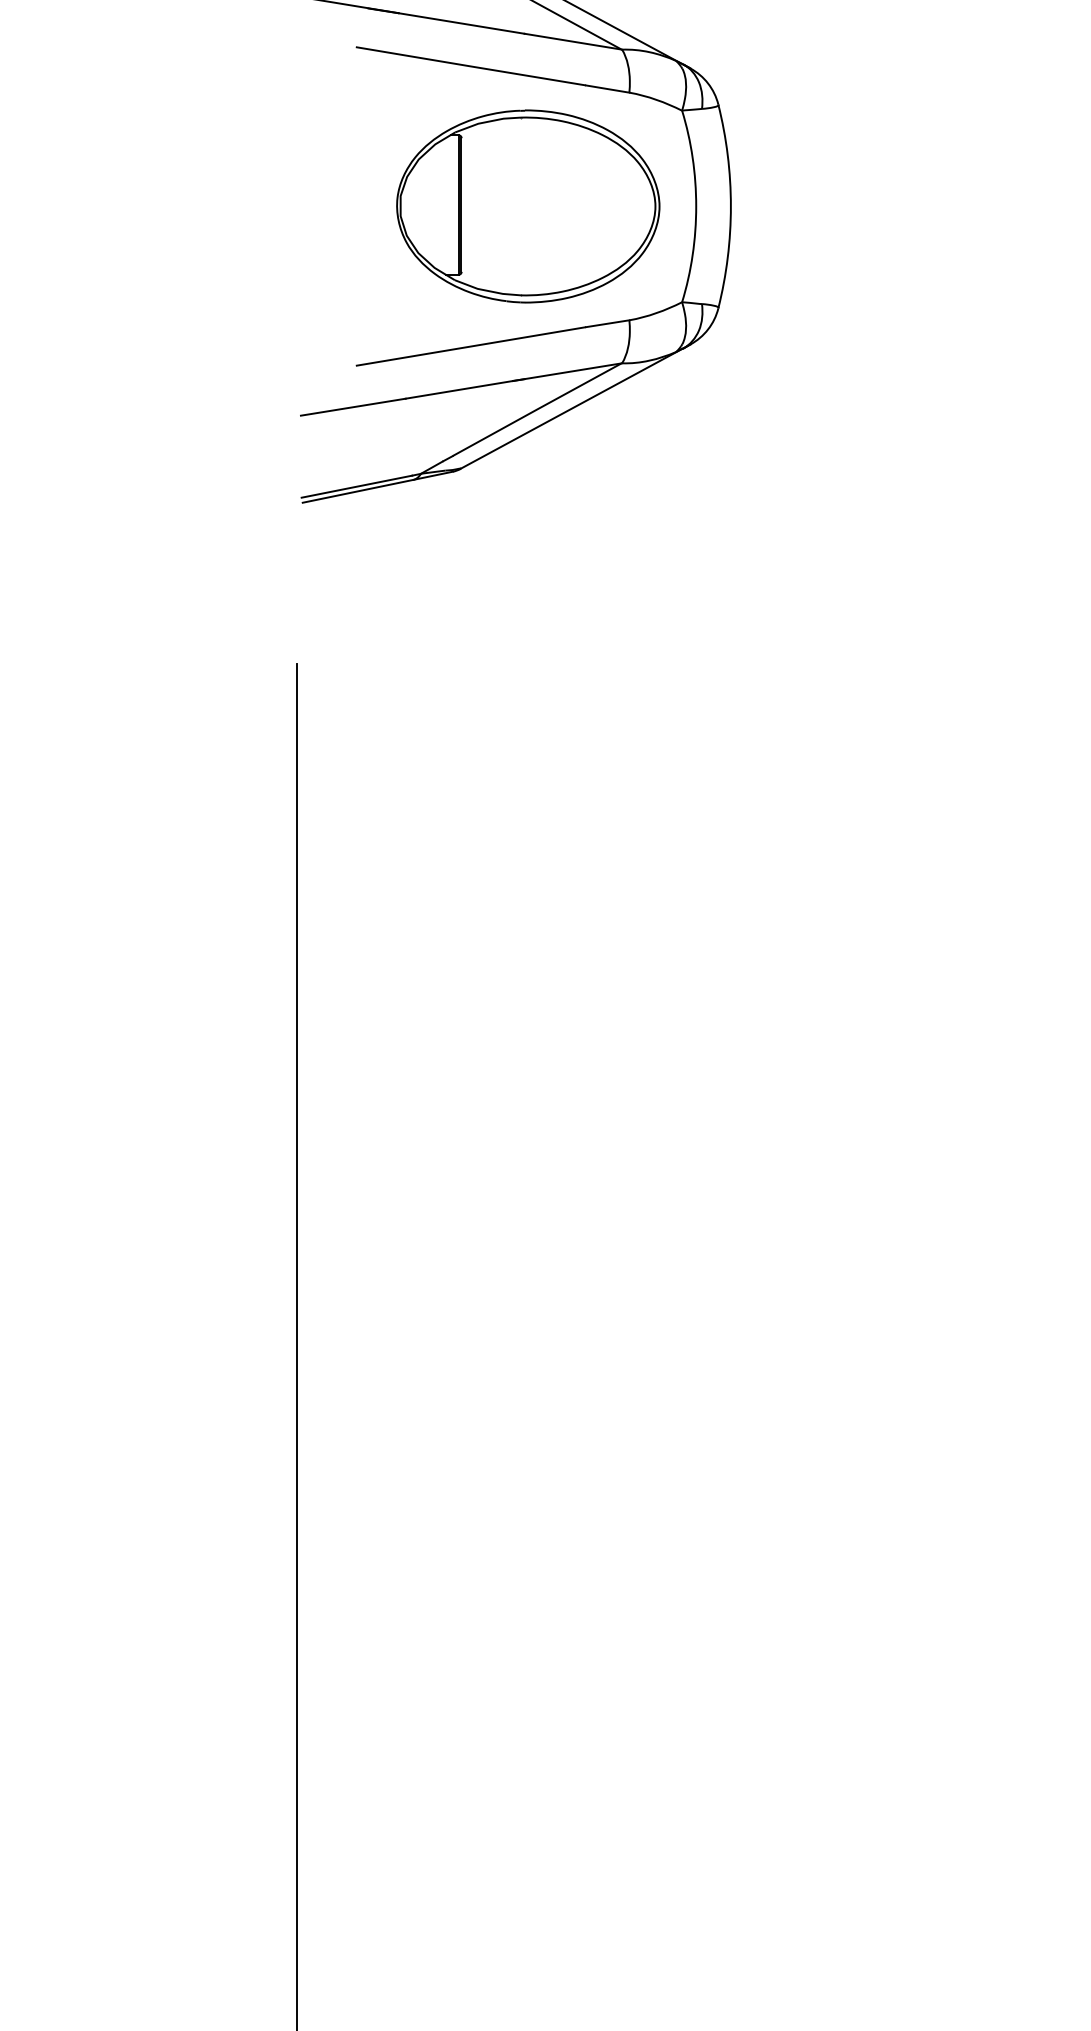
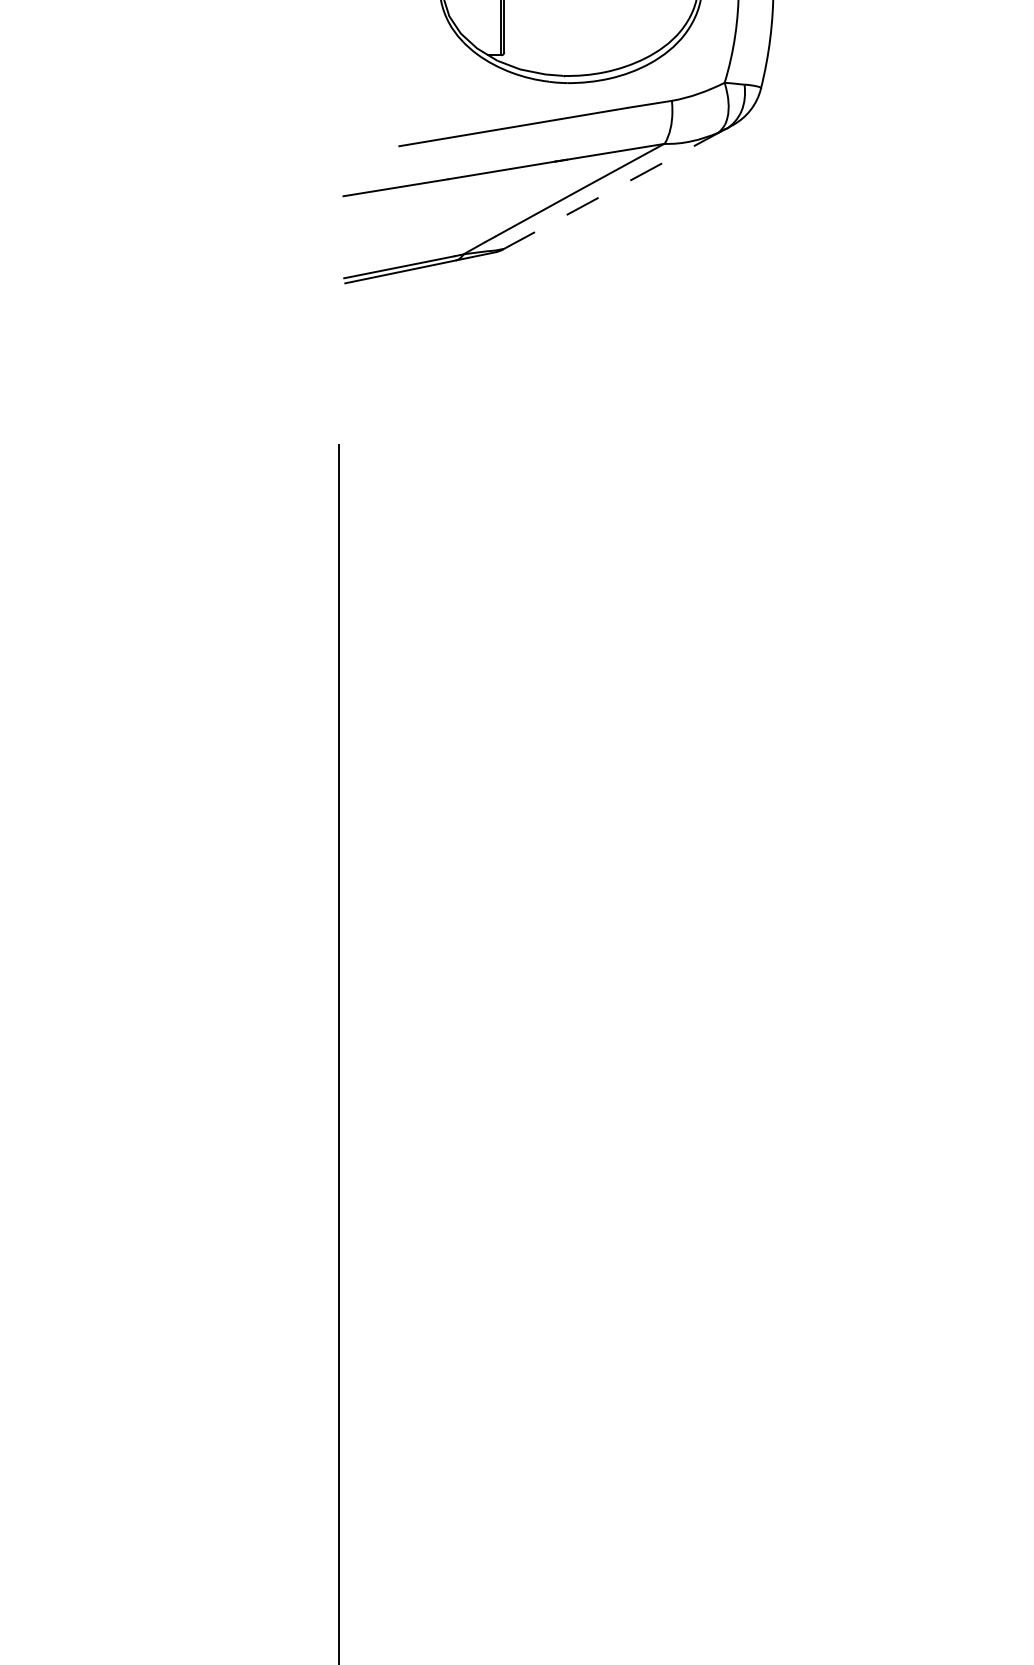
line: (575, 406) -> (618, 187), solid -> dashed

